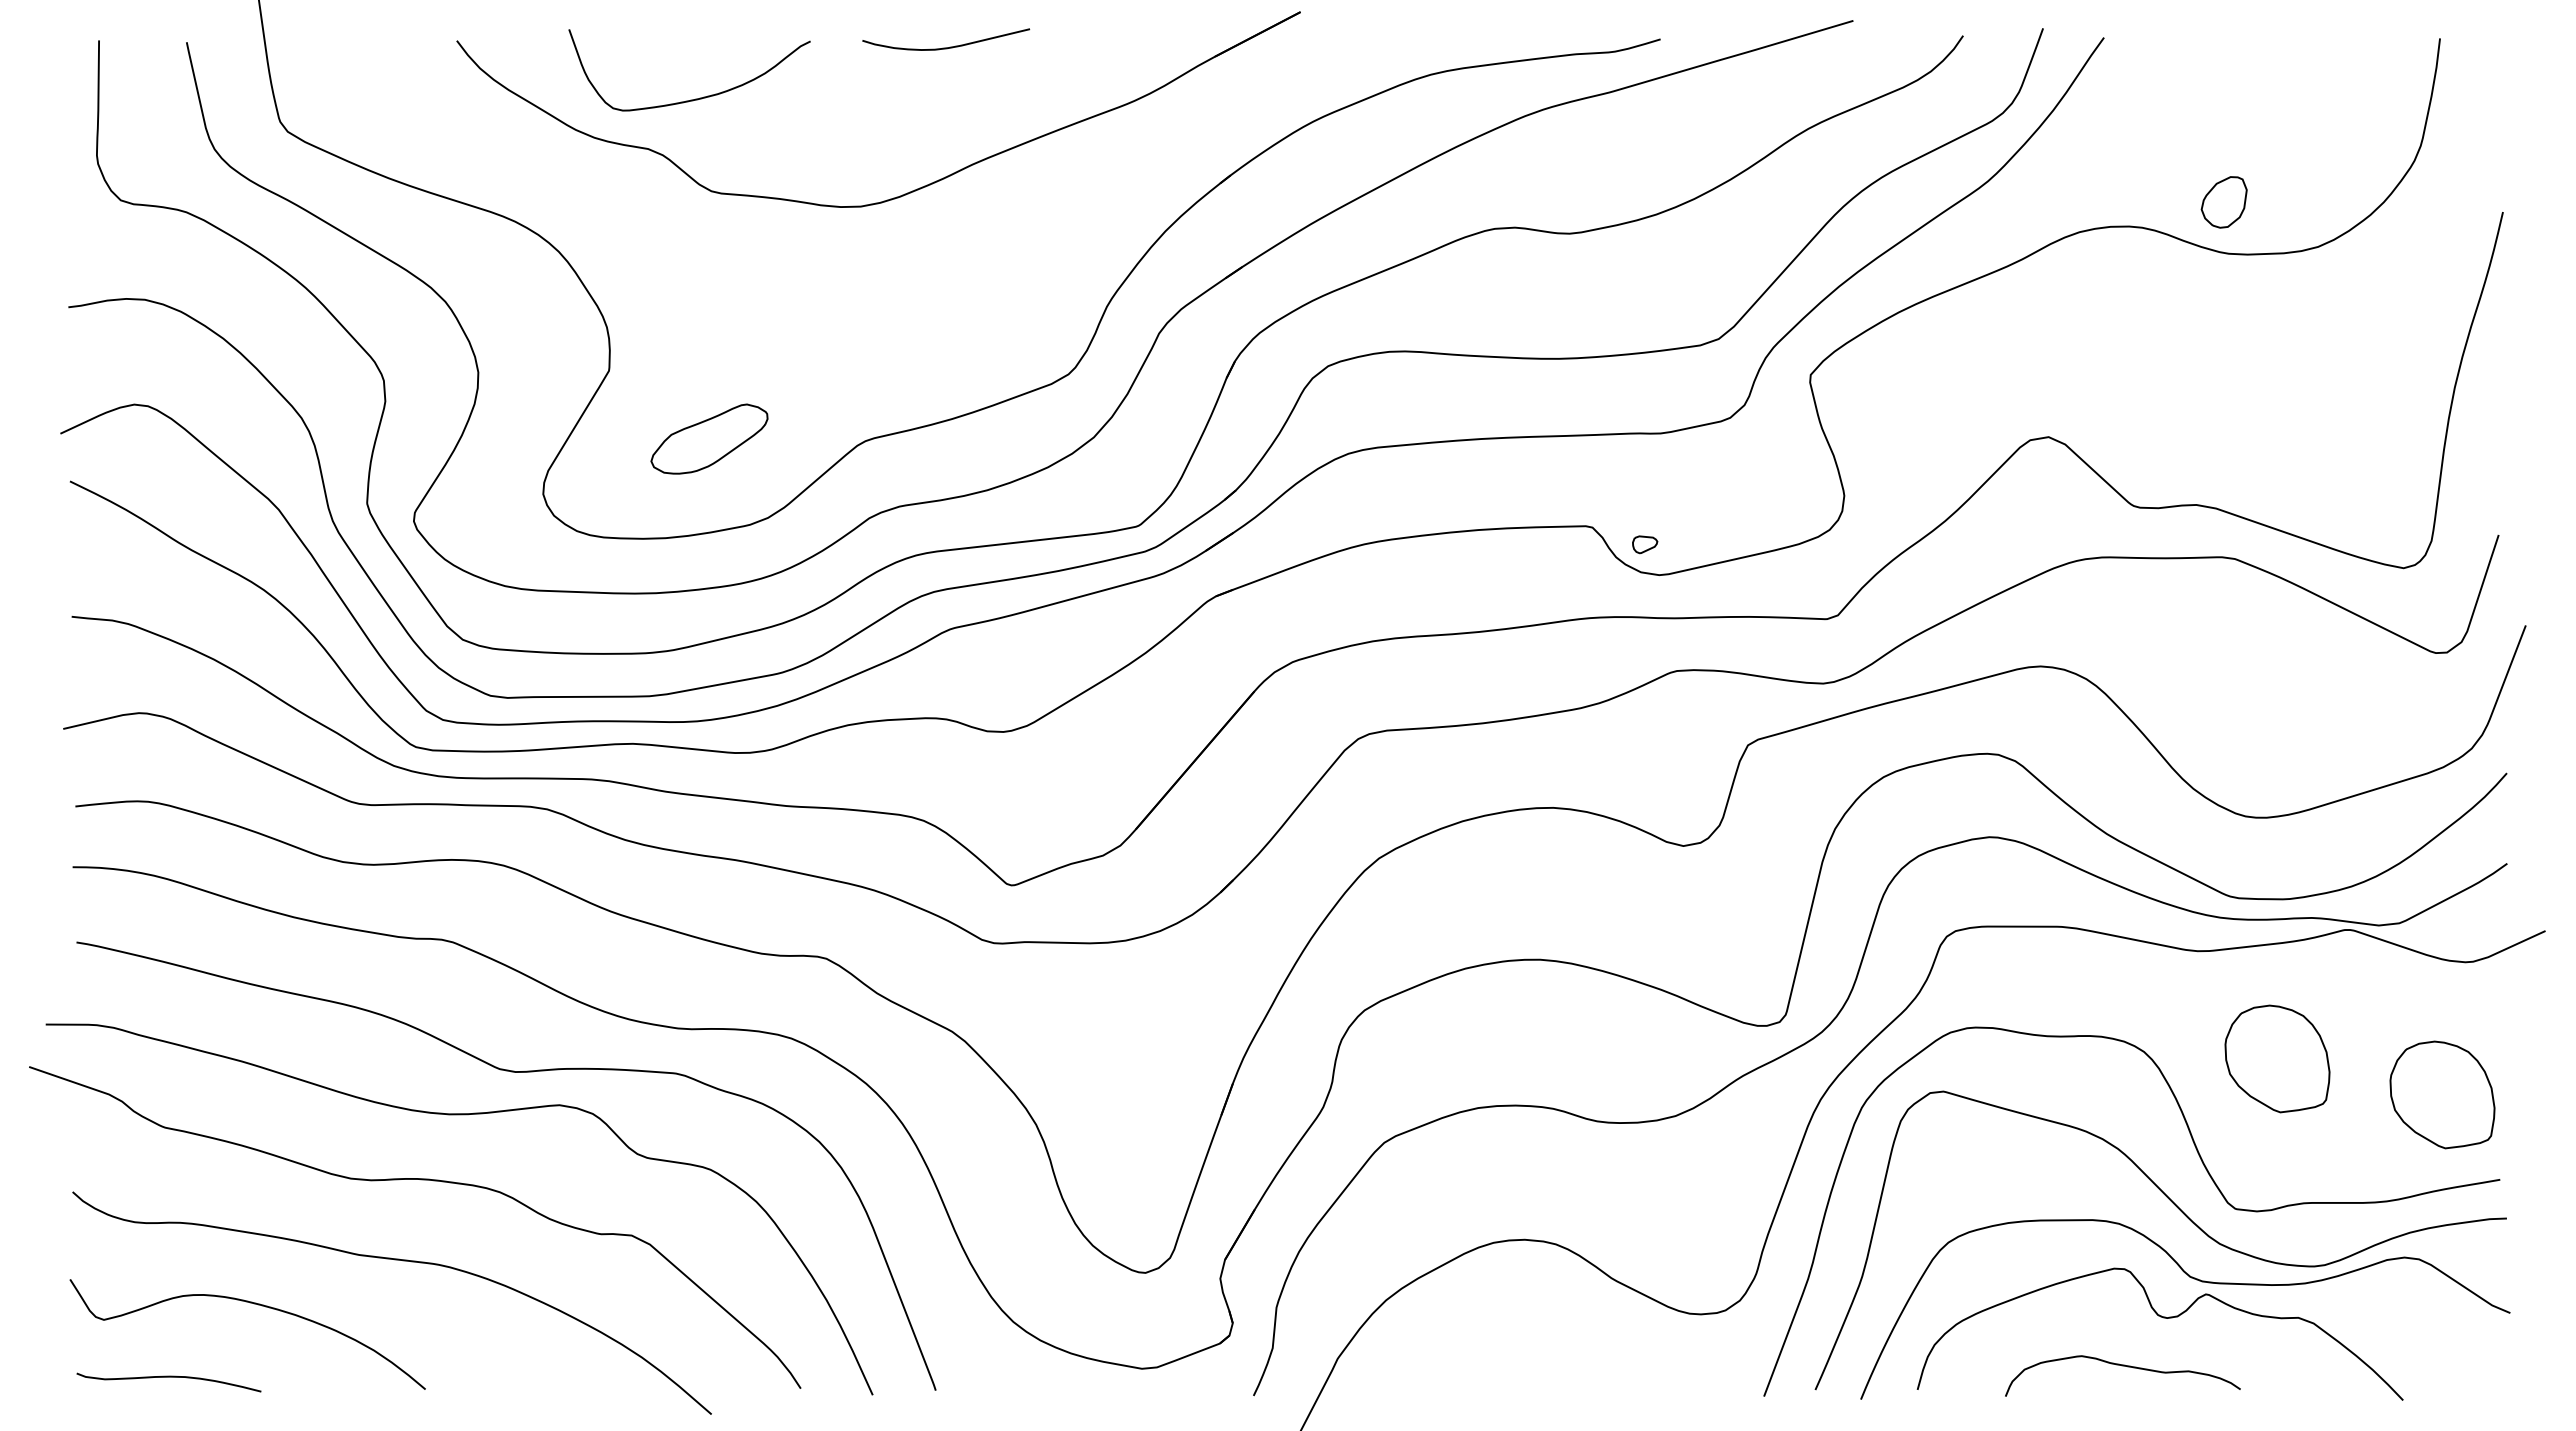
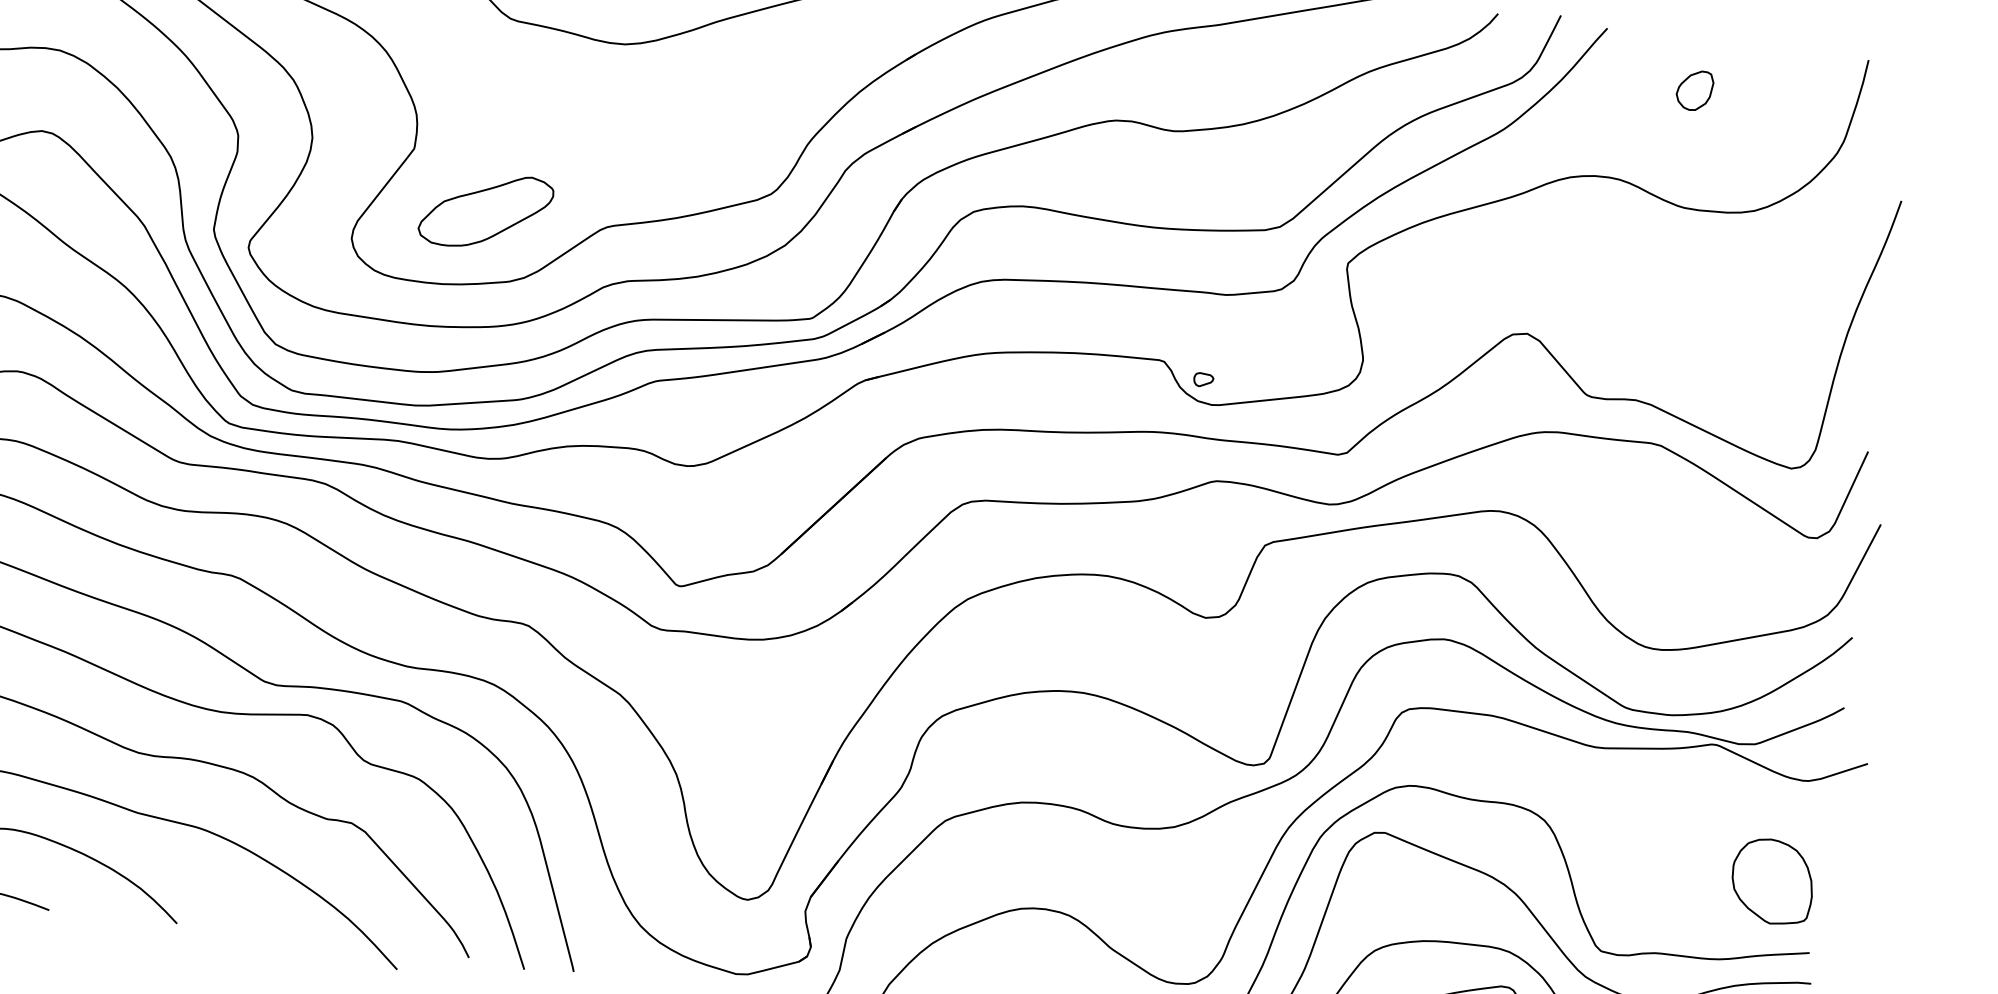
part: (2223, 202) -> (1694, 90), moved
part: (709, 438) -> (486, 210), size x1.43
part: (2277, 1058) -> (1647, 838), removed

